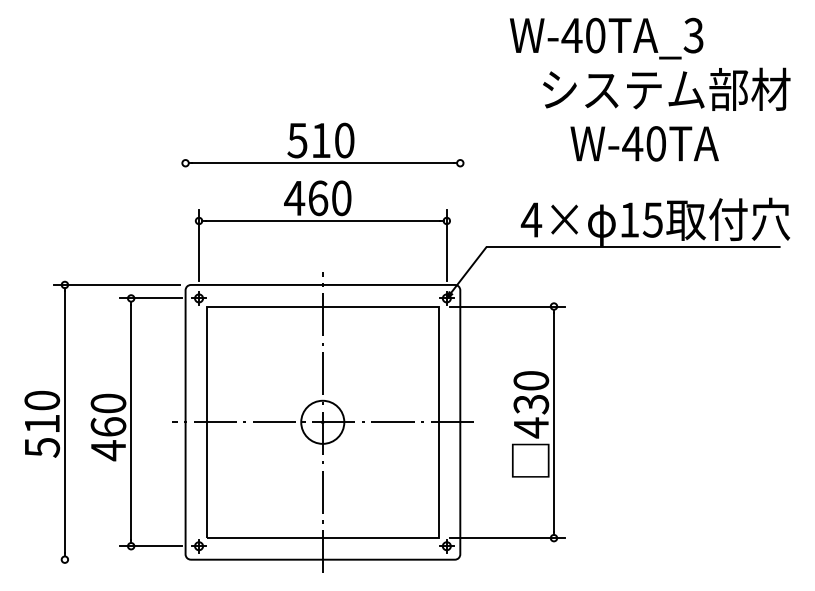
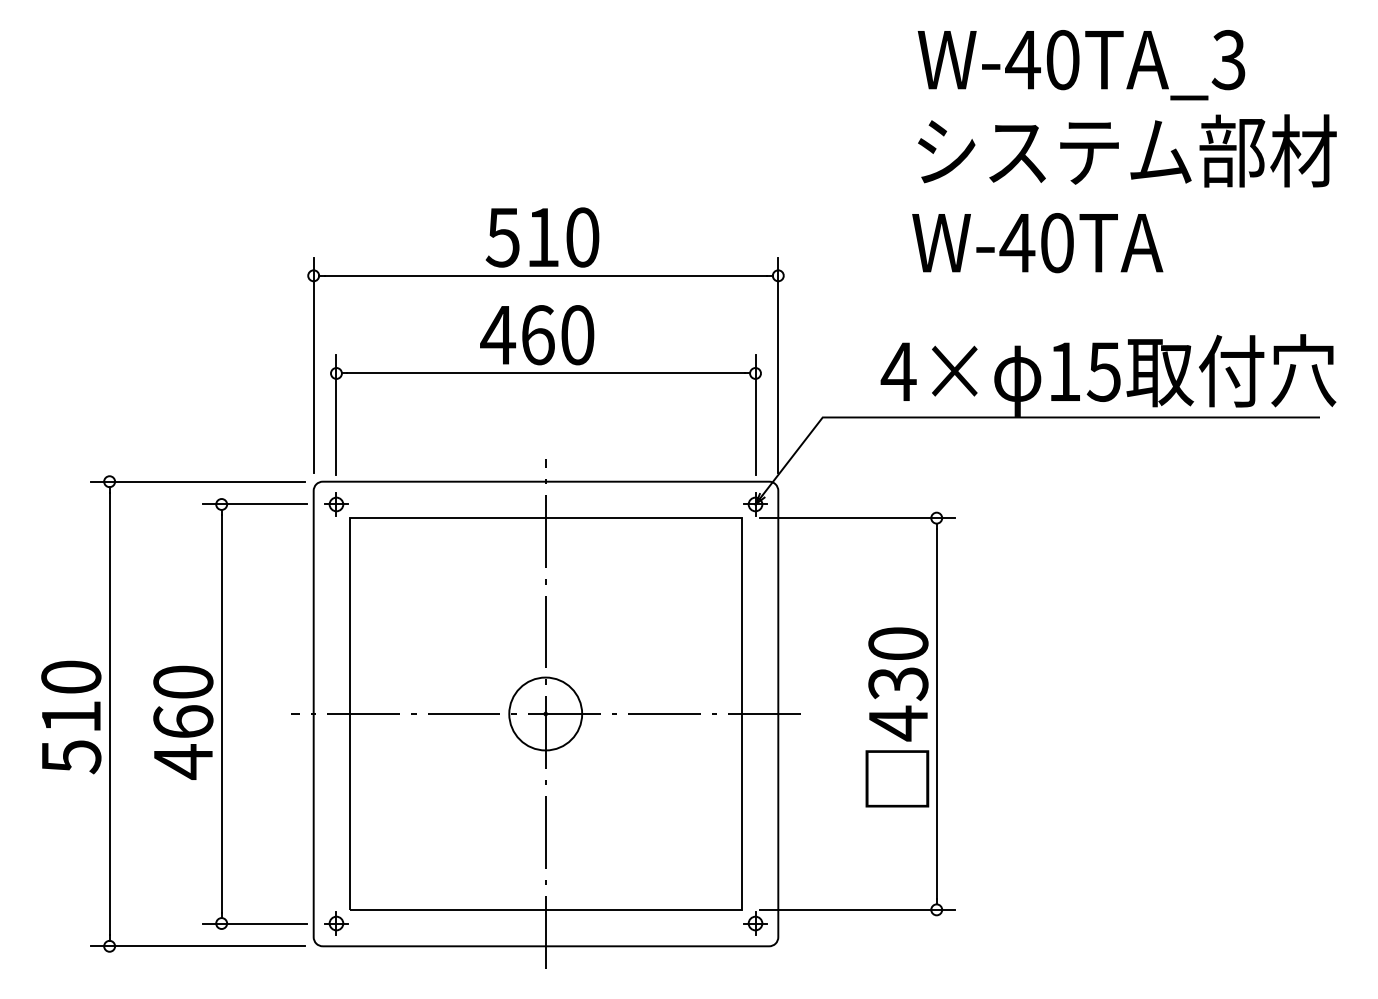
text: (606, 38) -> (1081, 64), moved
text: (644, 143) -> (1037, 242), moved
line: (185, 215) -> (313, 364), added
line: (460, 215) -> (778, 364), added
line: (117, 559) -> (198, 945), added

